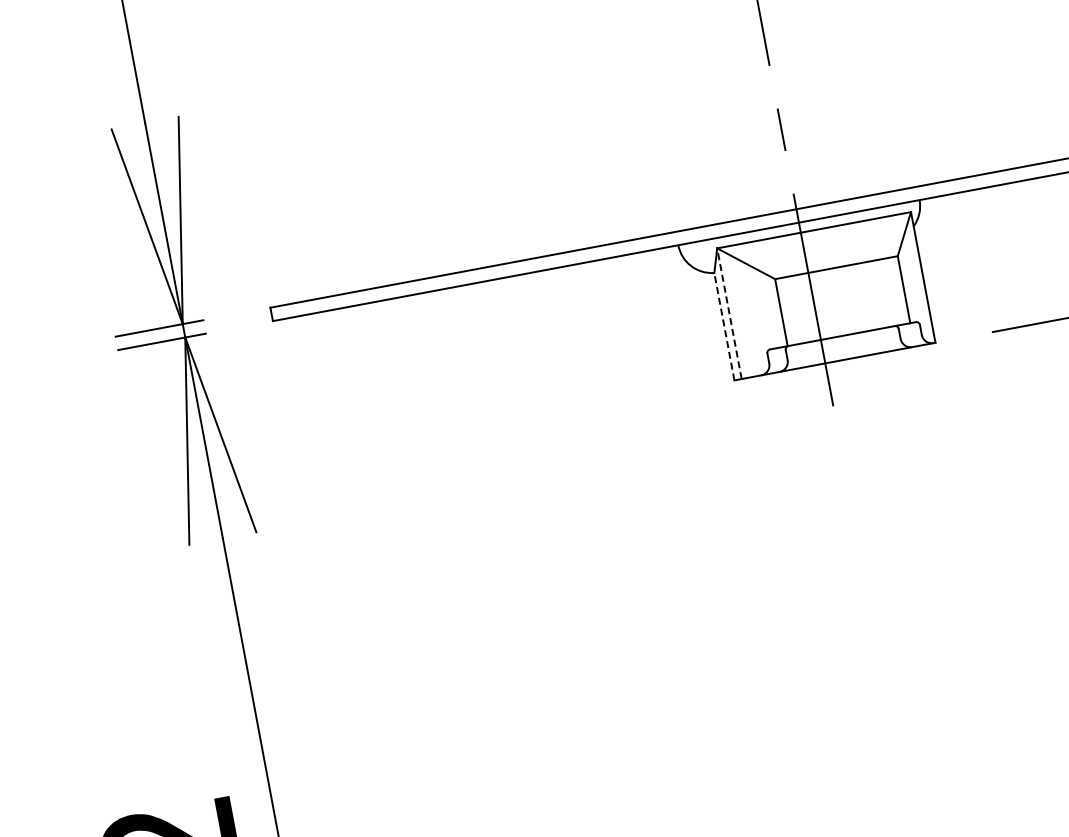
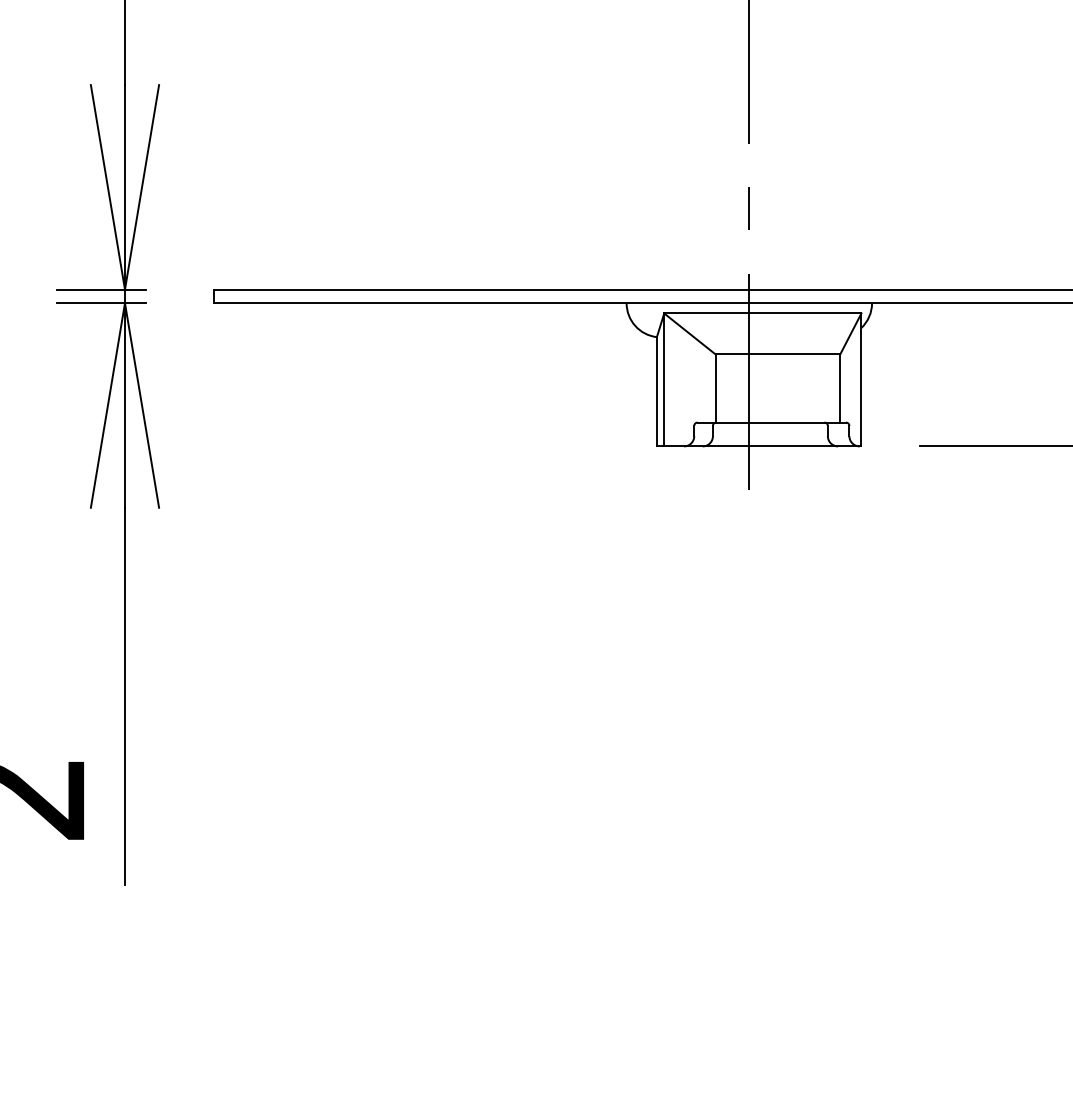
line: (729, 313) -> (664, 379), dashed -> solid
line: (723, 326) -> (656, 391), dashed -> solid

